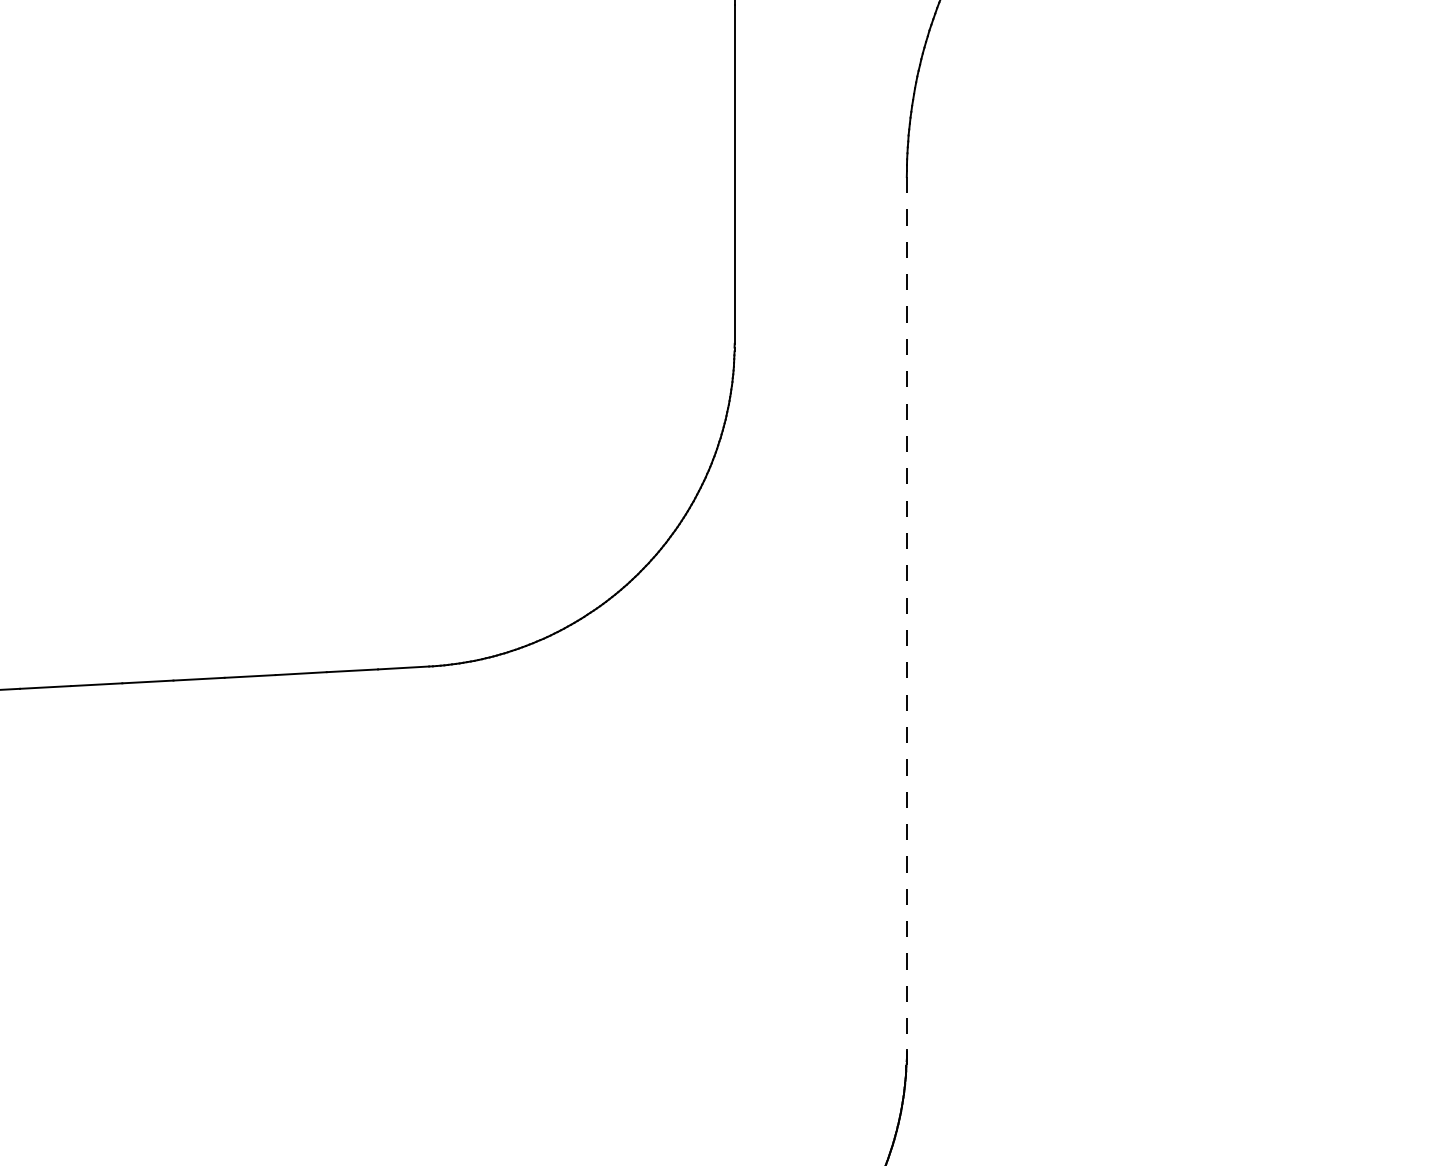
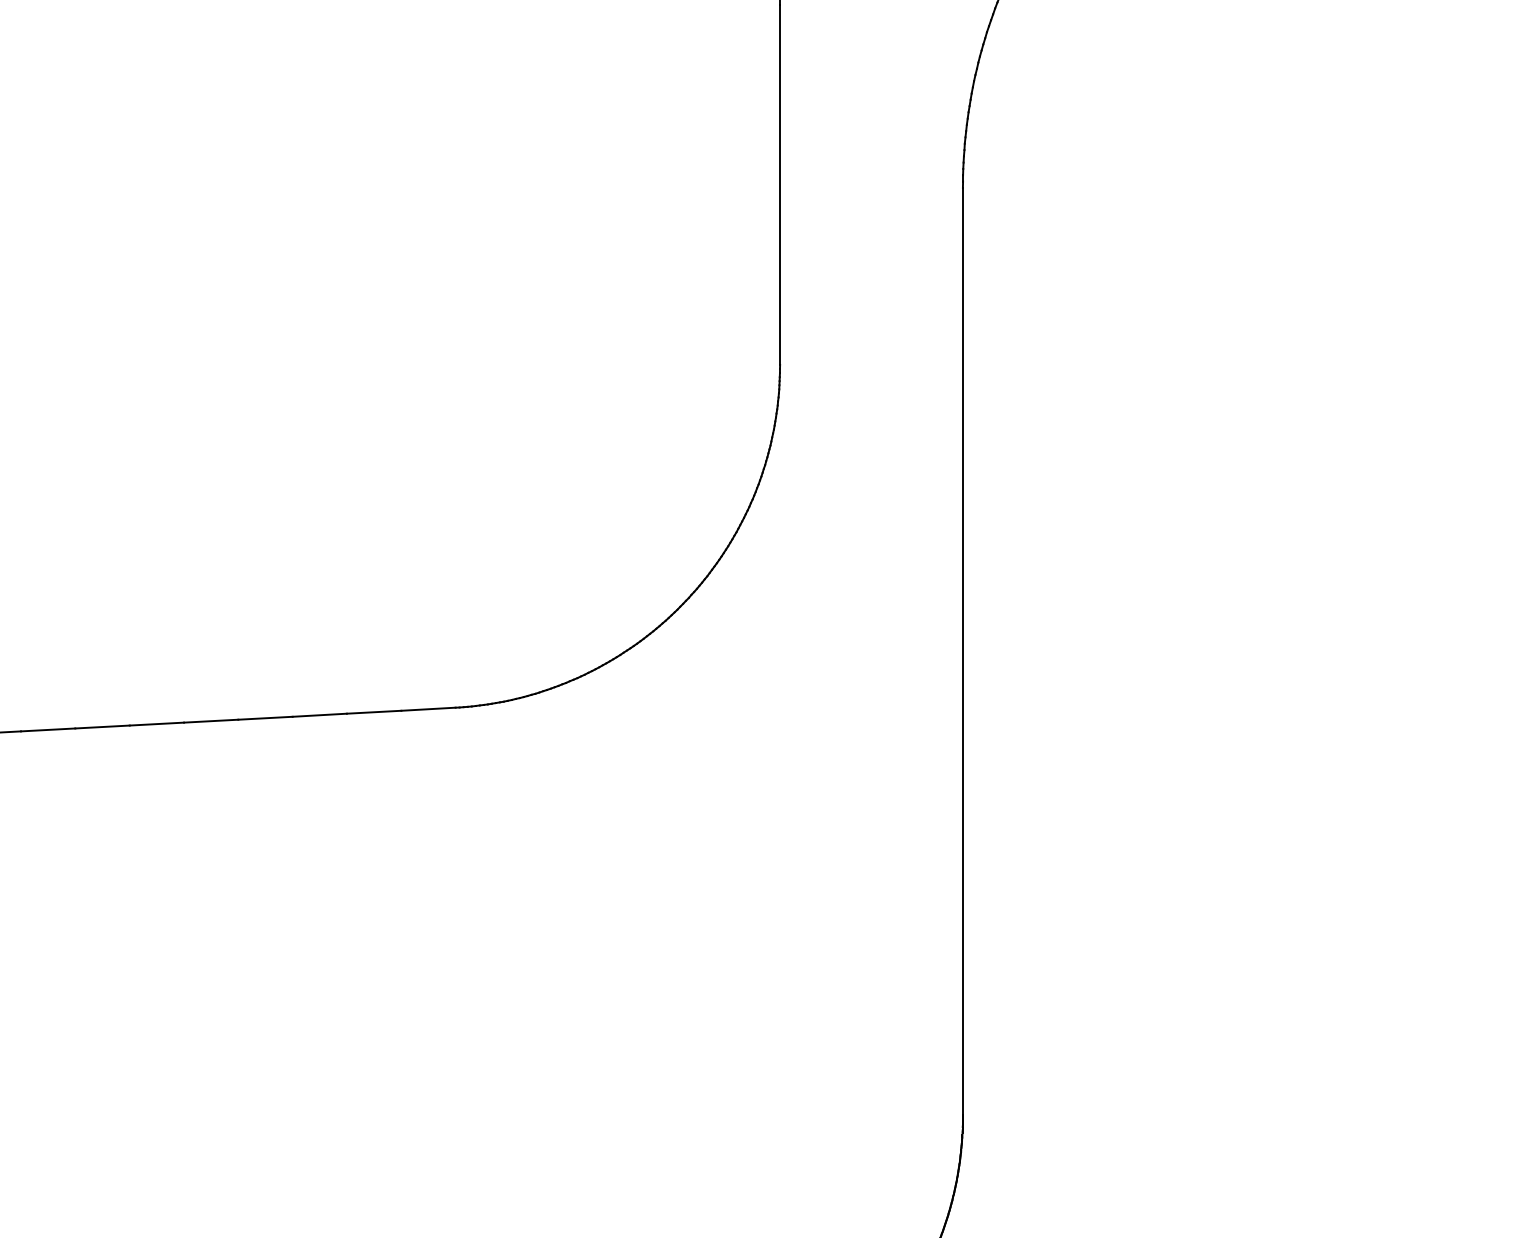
line: (906, 613) -> (962, 651), dashed -> solid

